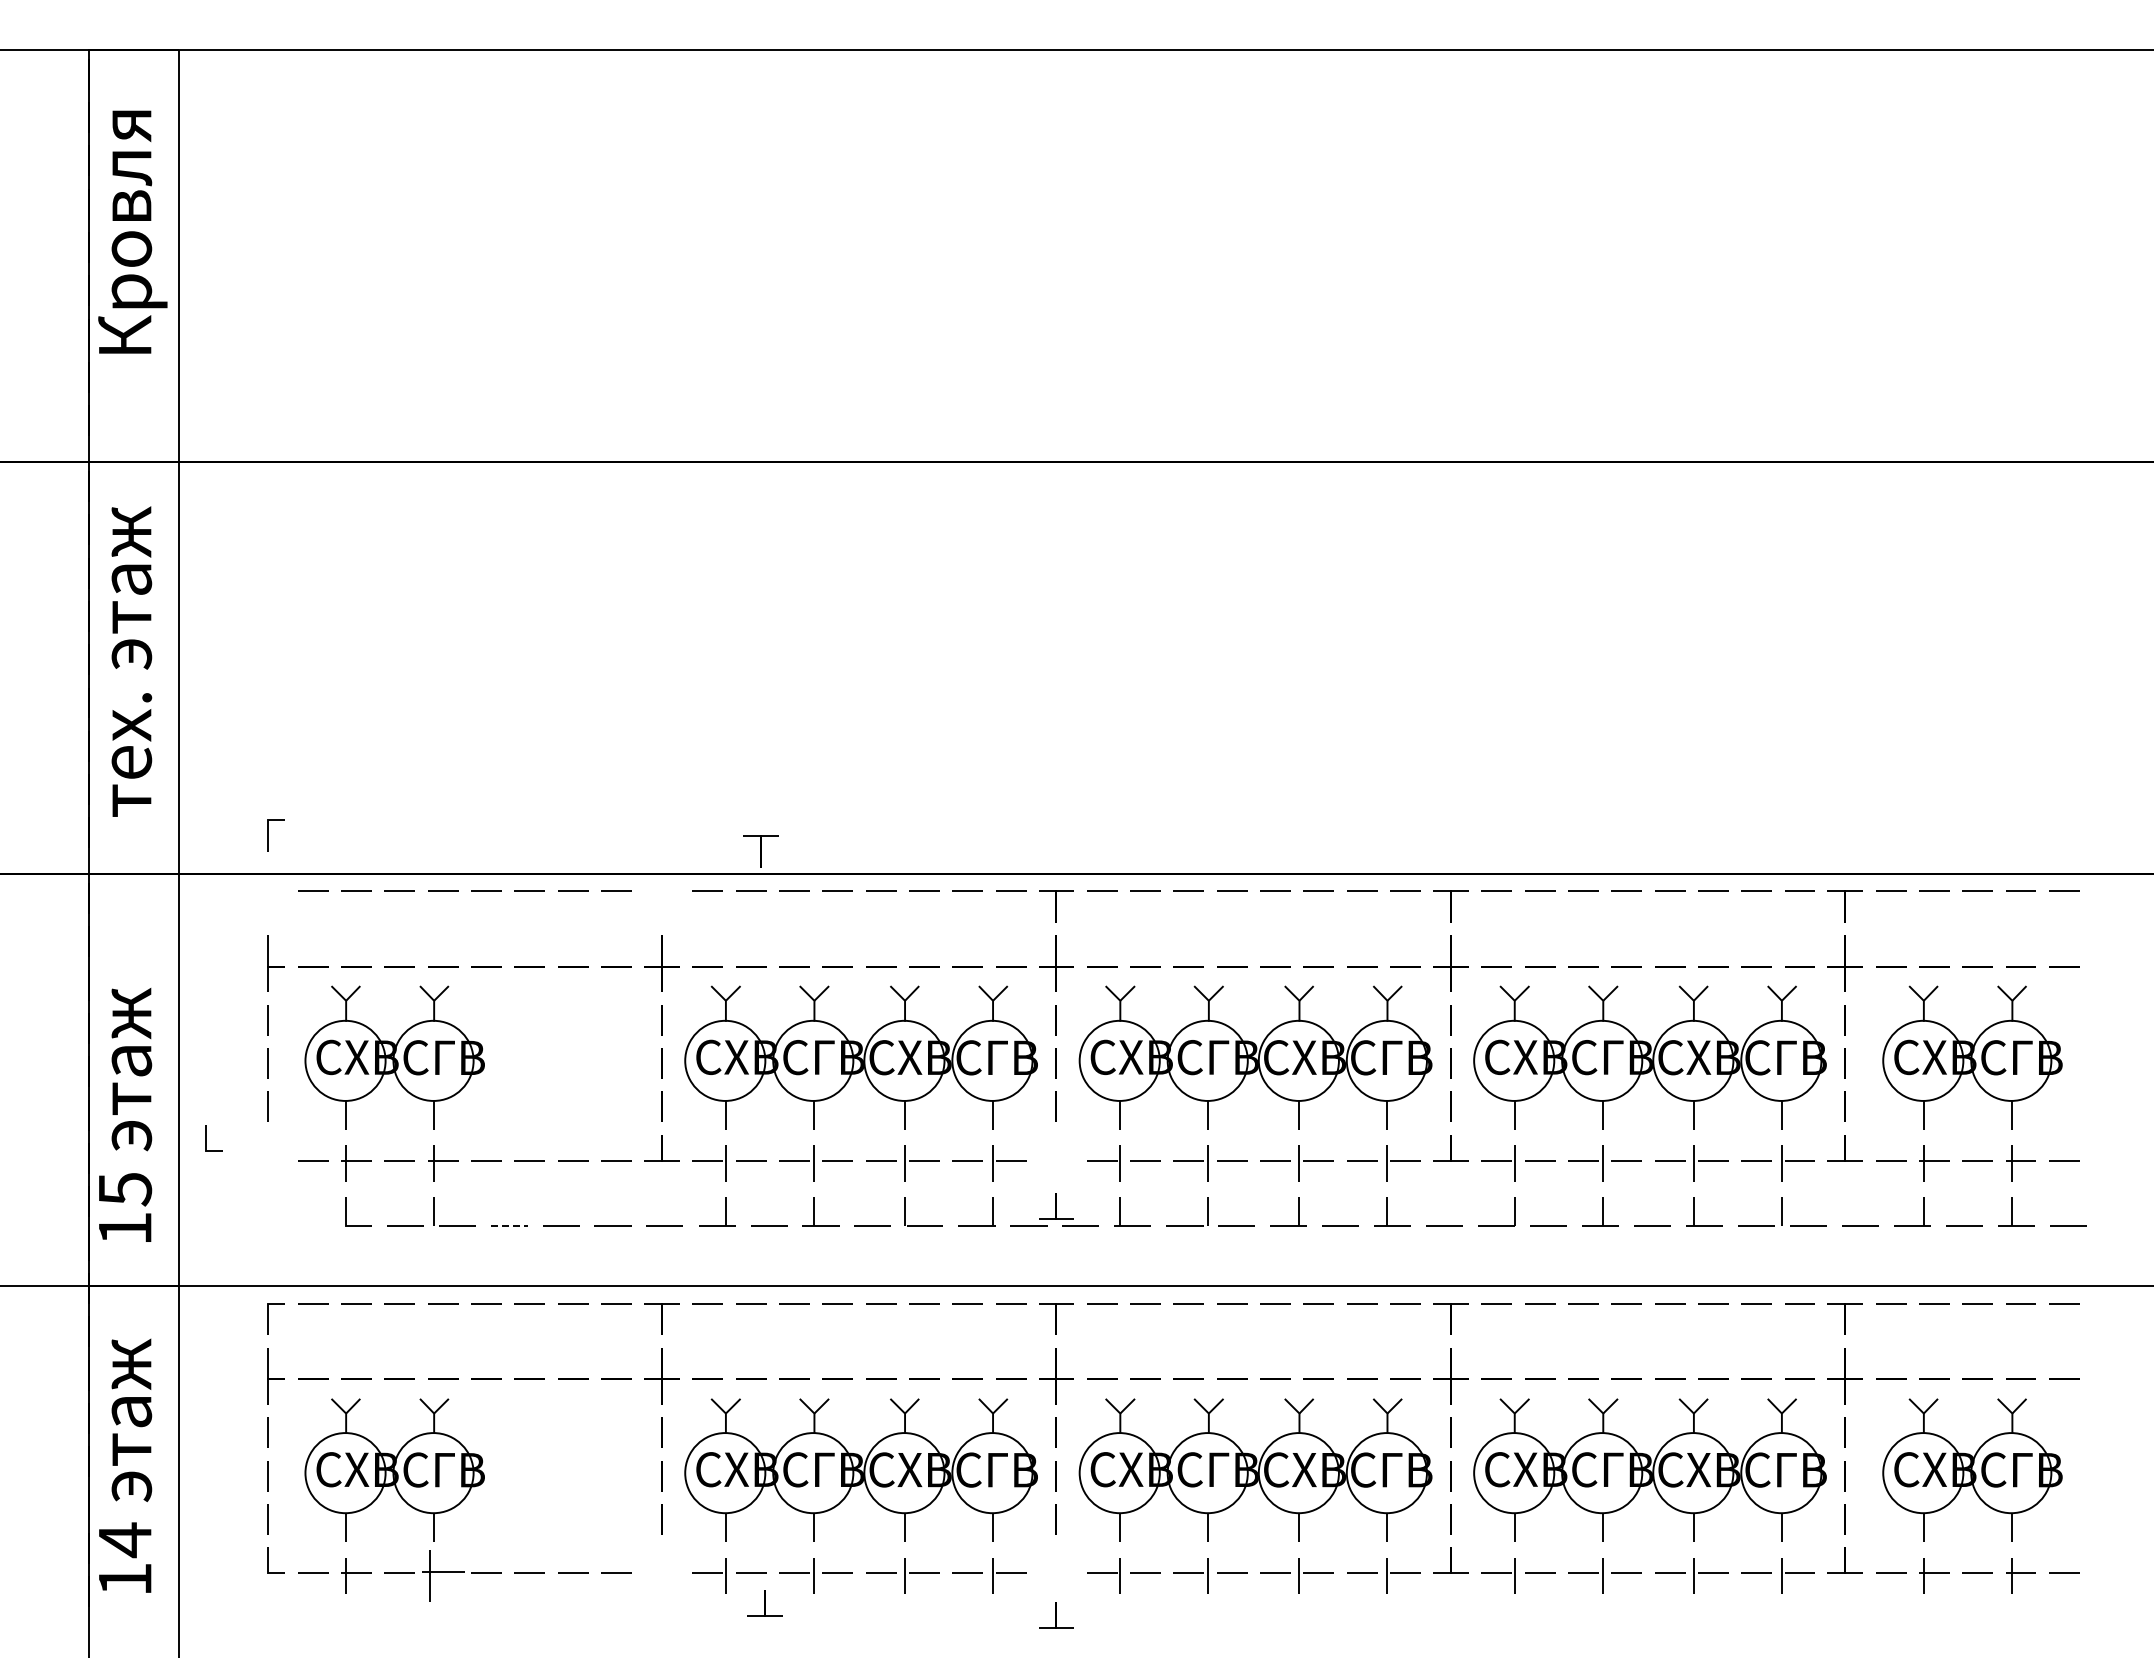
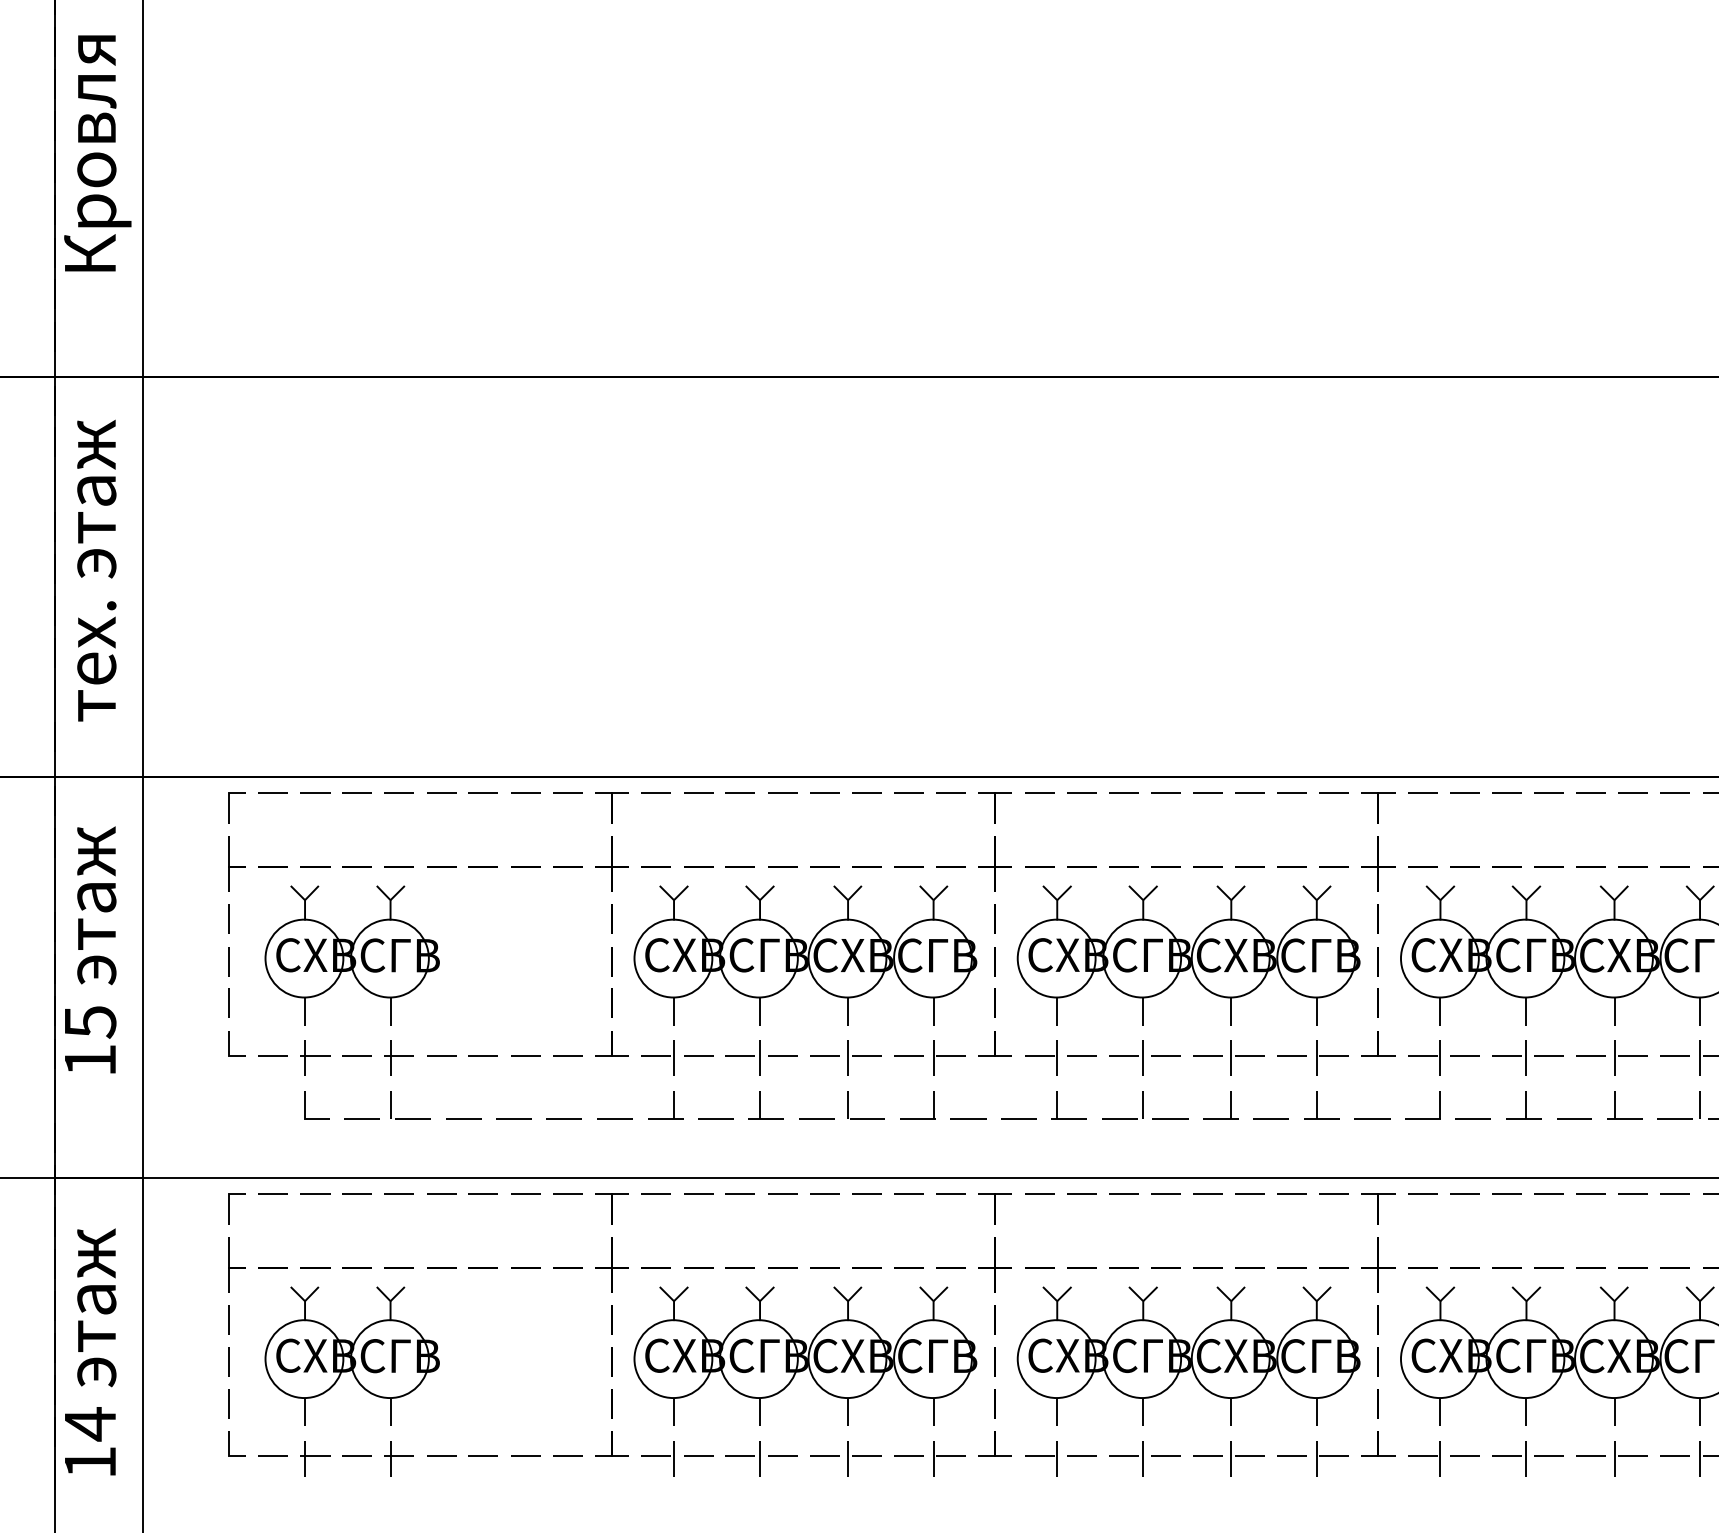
line: (268, 835) -> (229, 808), moved
line: (760, 851) -> (611, 808), moved
text: (125, 1114) -> (90, 949), moved
line: (206, 1138) -> (229, 1043), moved
line: (1056, 1206) -> (995, 1043), moved
line: (509, 1225) -> (463, 1118), dashed -> solid
part: (443, 1575) -> (399, 1458), size x0.71
line: (764, 1603) -> (611, 1444), moved
line: (1056, 1615) -> (995, 1444), moved

